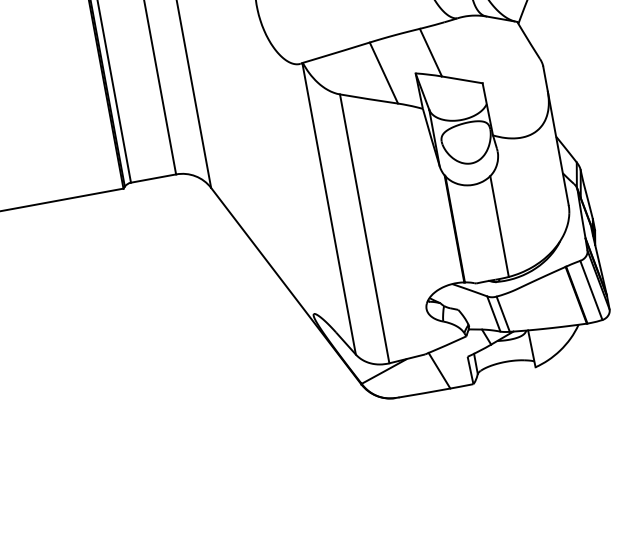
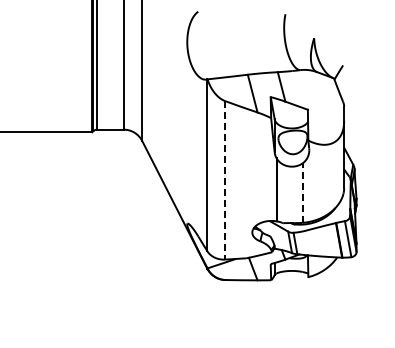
line: (499, 227) -> (302, 193), solid -> dashed
line: (364, 229) -> (225, 180), solid -> dashed

